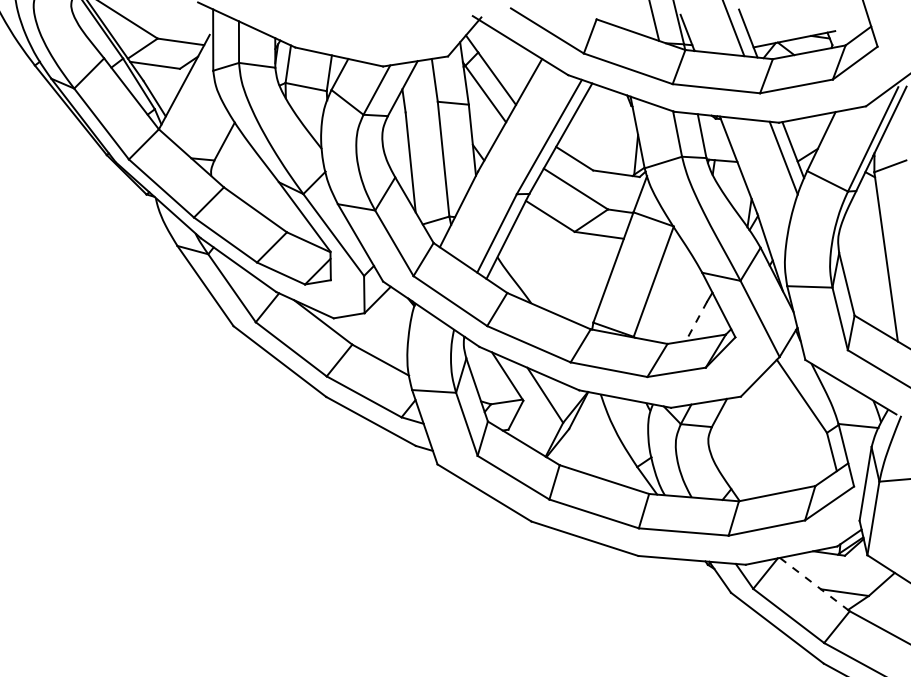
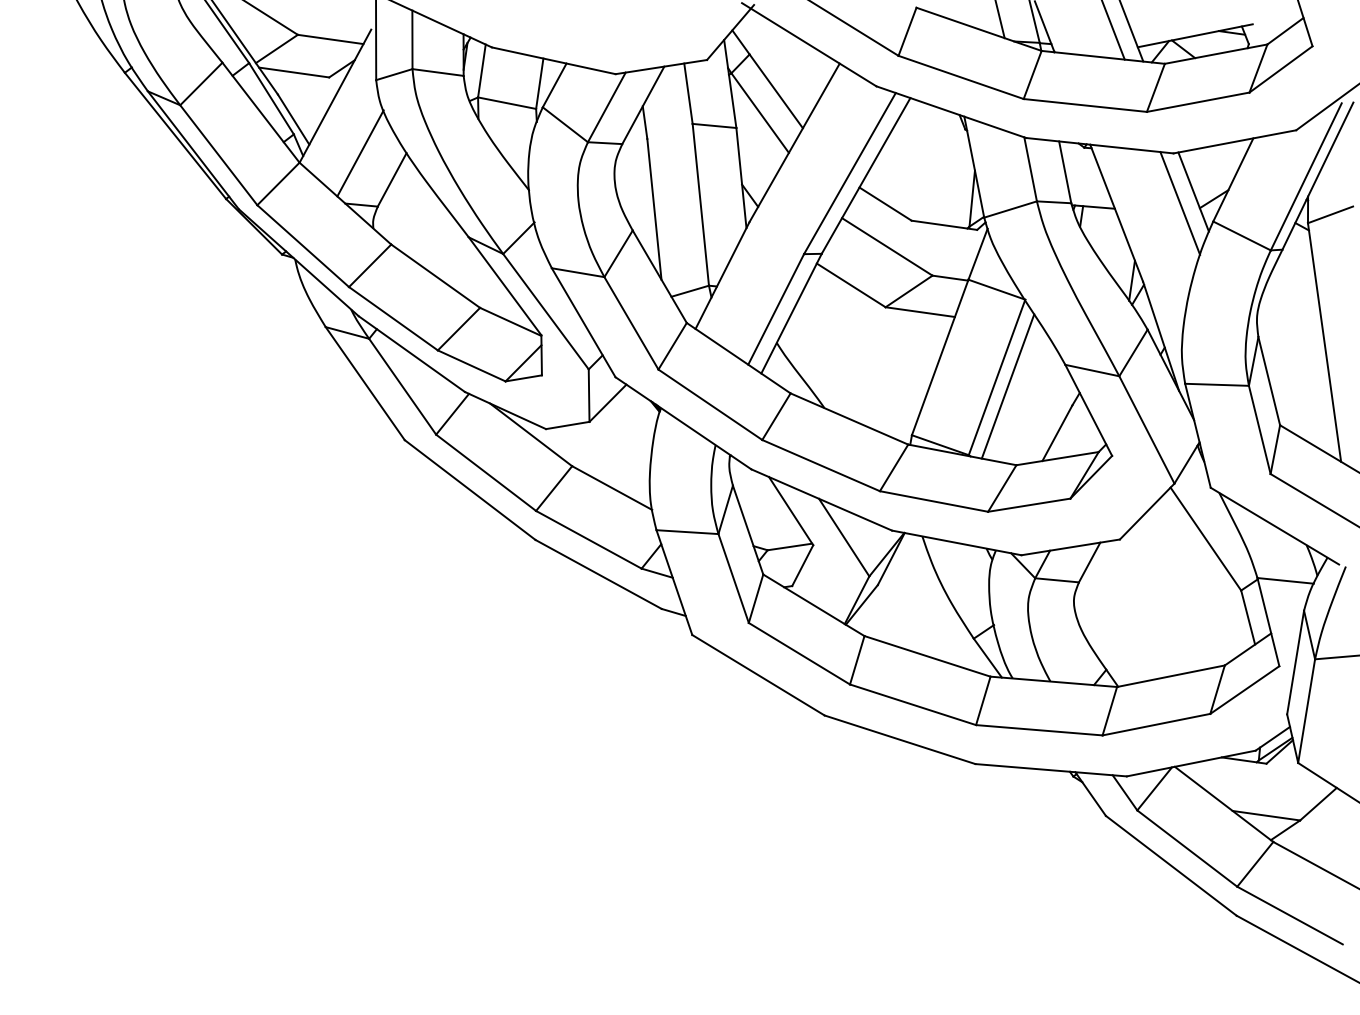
line: (202, 122) -> (360, 153), added
line: (661, 288) -> (1007, 386), added
line: (696, 321) -> (1057, 433), dashed -> solid
line: (815, 584) -> (1224, 804), dashed -> solid

